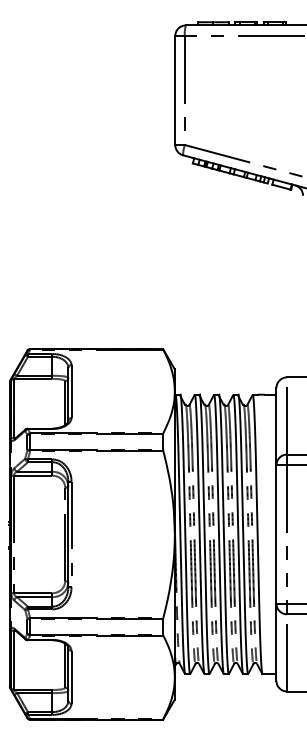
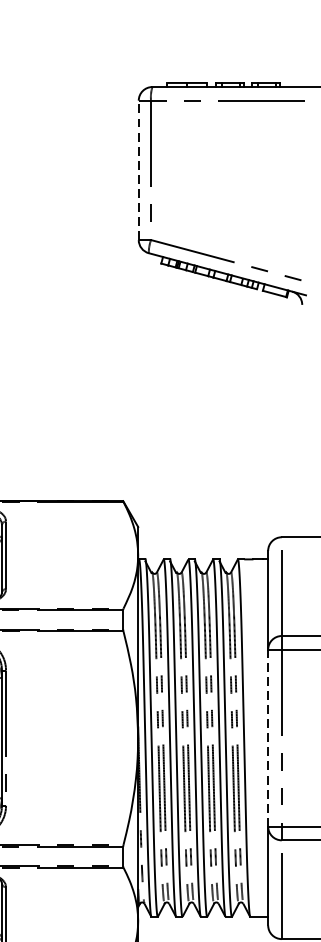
line: (175, 90) -> (139, 170), solid -> dashed
line: (276, 533) -> (268, 736), solid -> dashed

